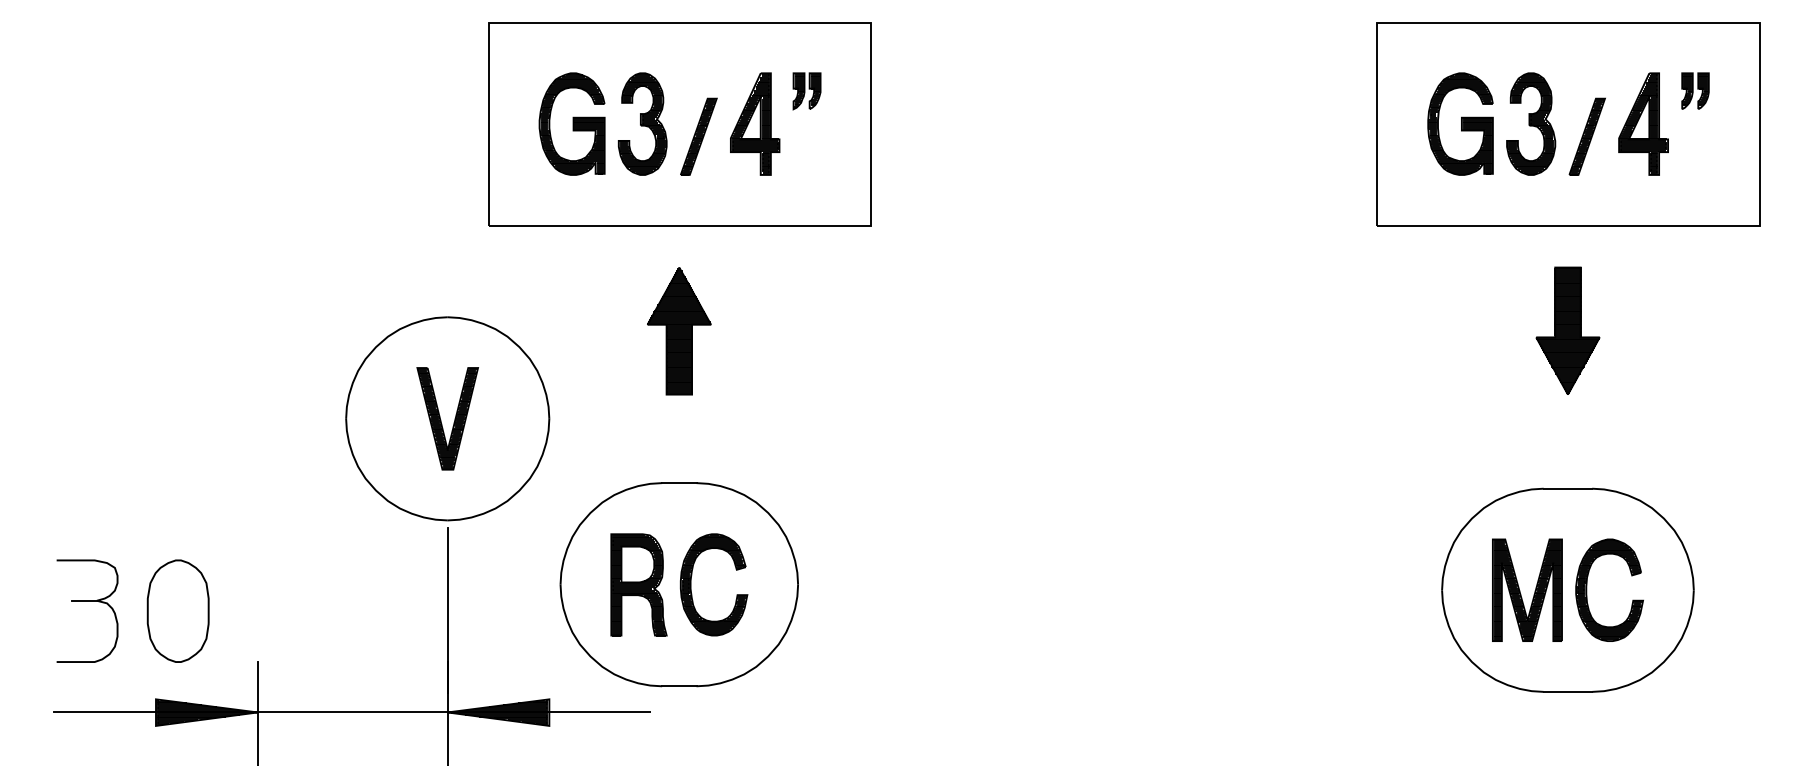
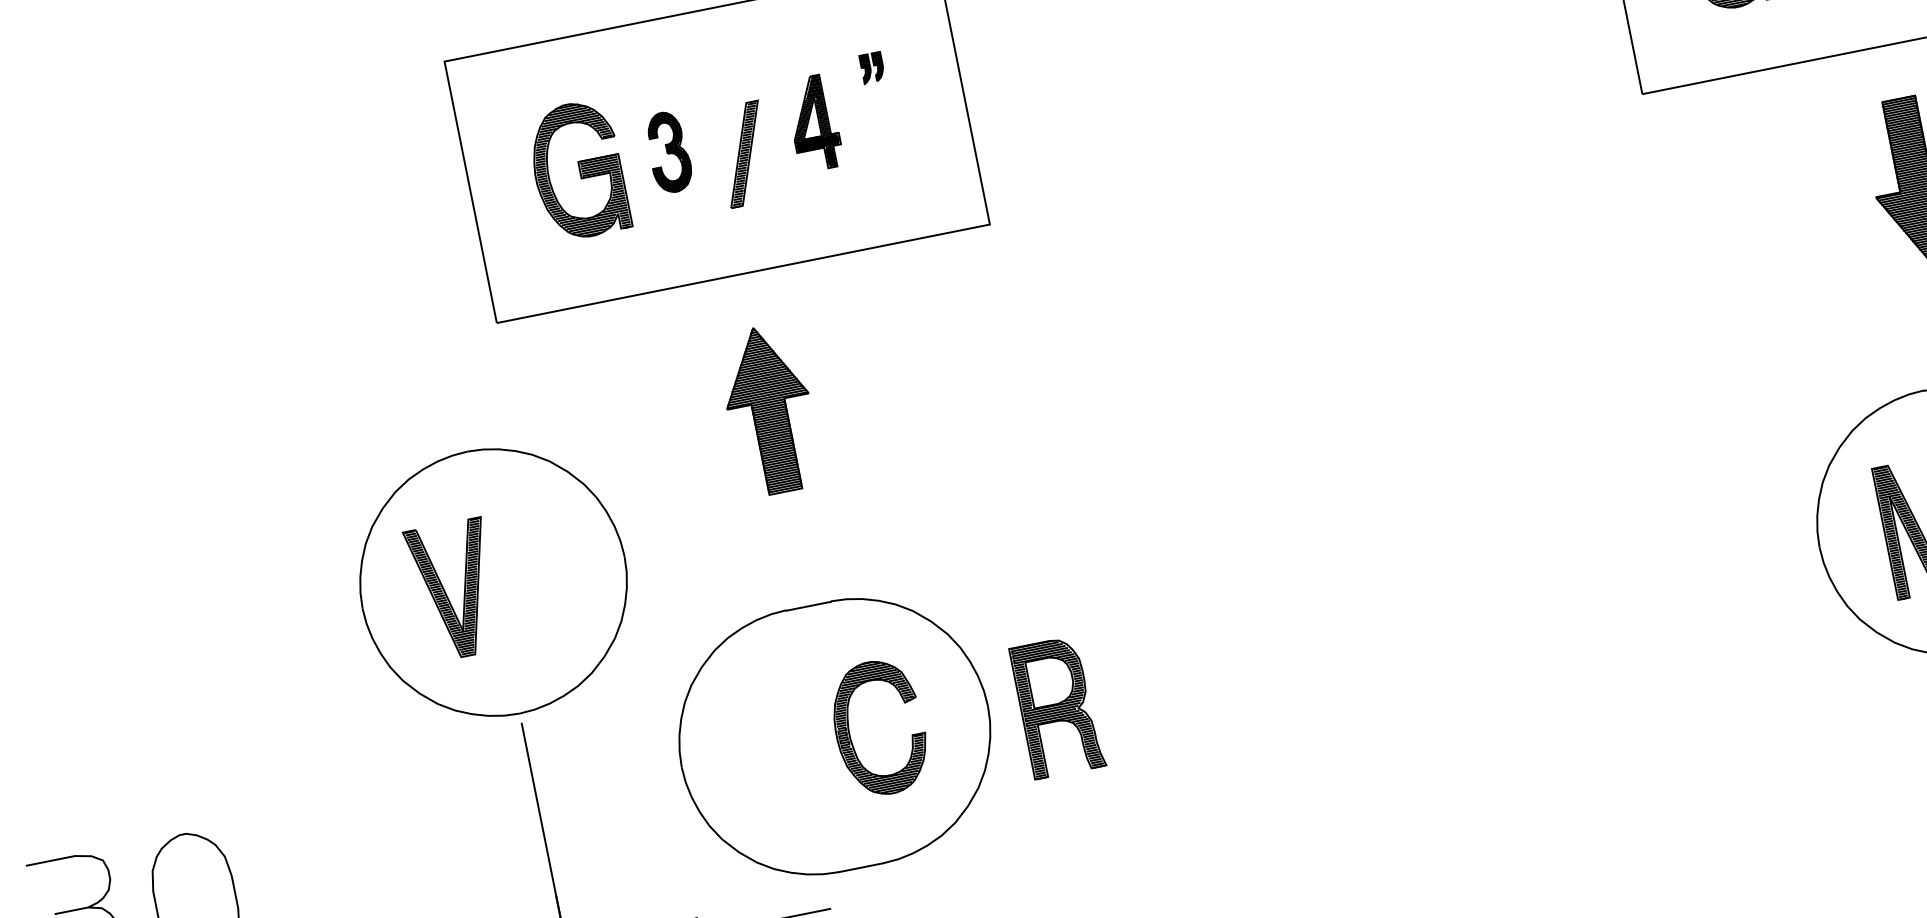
part: (806, 91) -> (871, 68), size x0.6
part: (642, 123) -> (668, 151), size x0.6
part: (755, 123) -> (814, 122), size x0.7
part: (441, 419) -> (447, 592), moved
part: (638, 584) -> (1057, 706), moved

